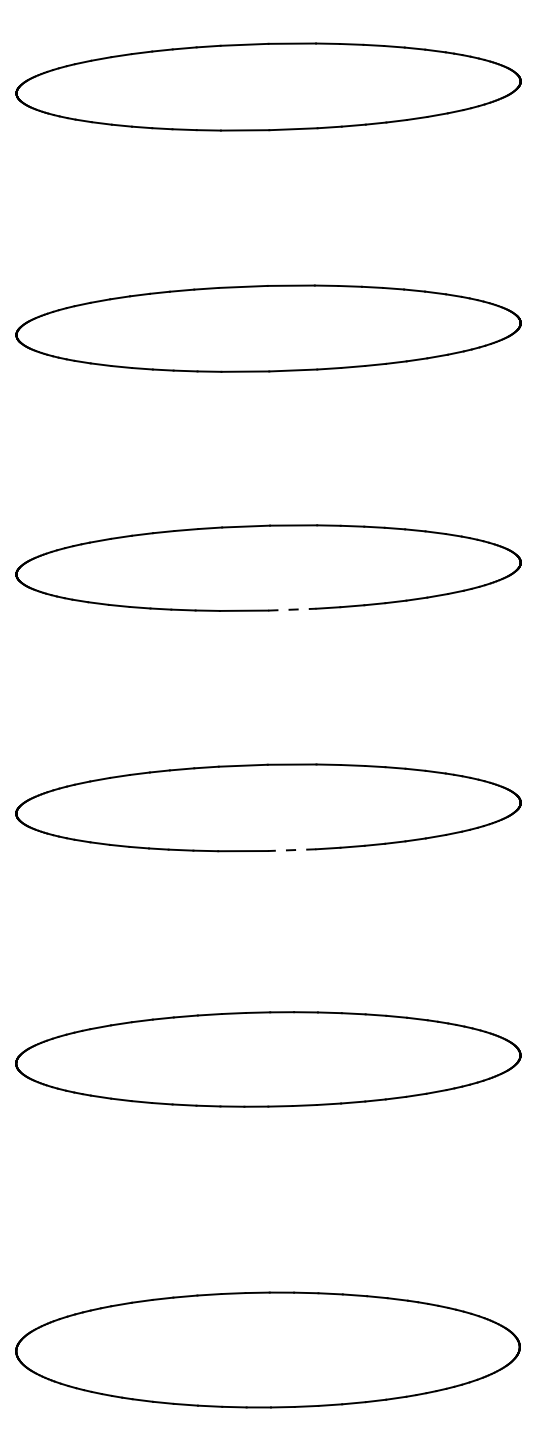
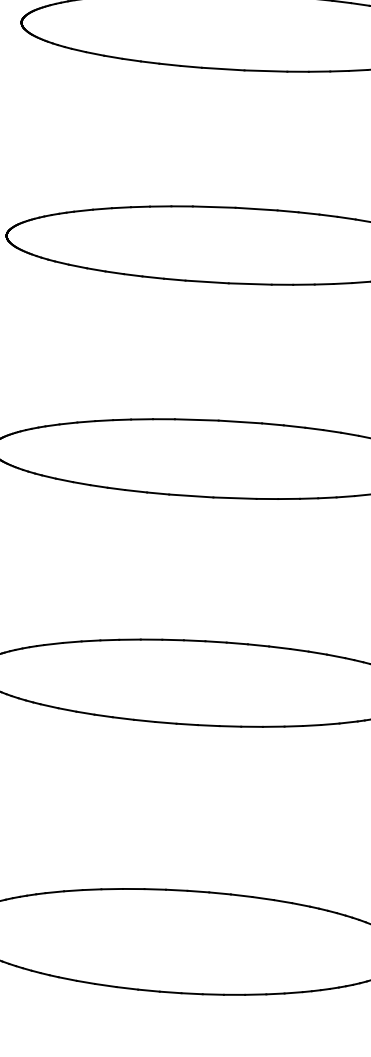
line: (292, 609) -> (250, 283), dashed -> solid
line: (291, 850) -> (234, 498), dashed -> solid

